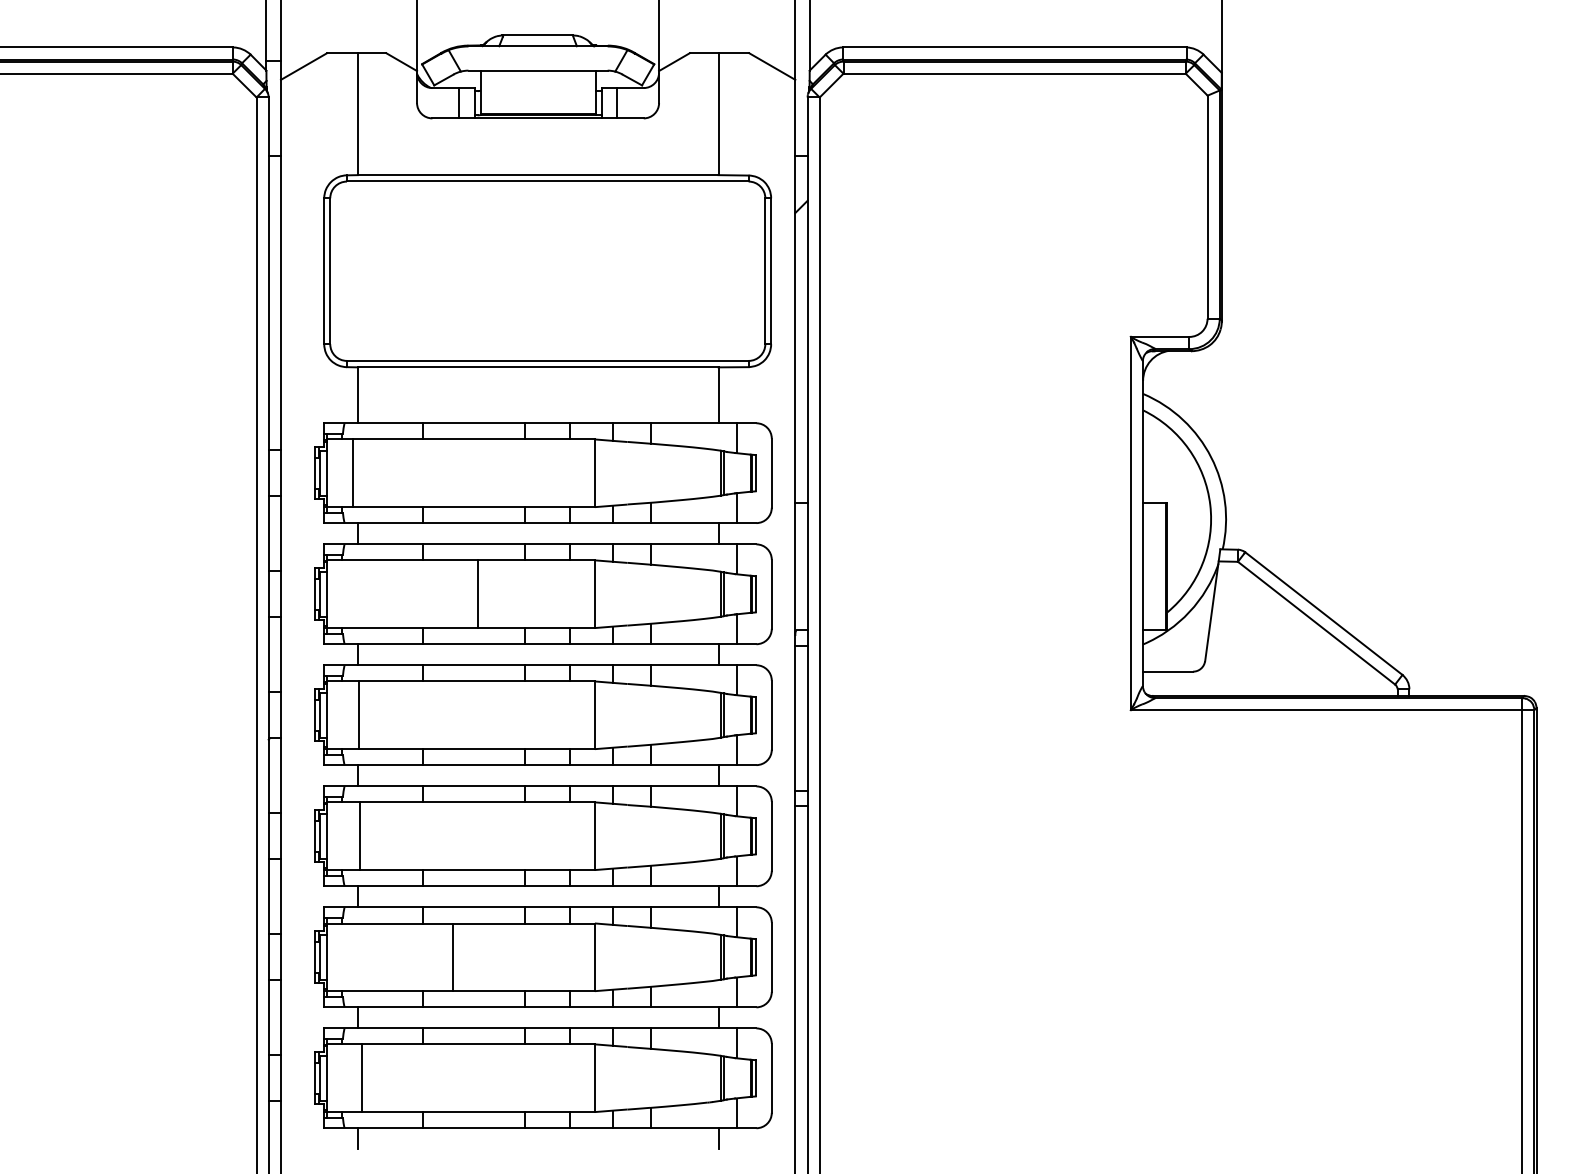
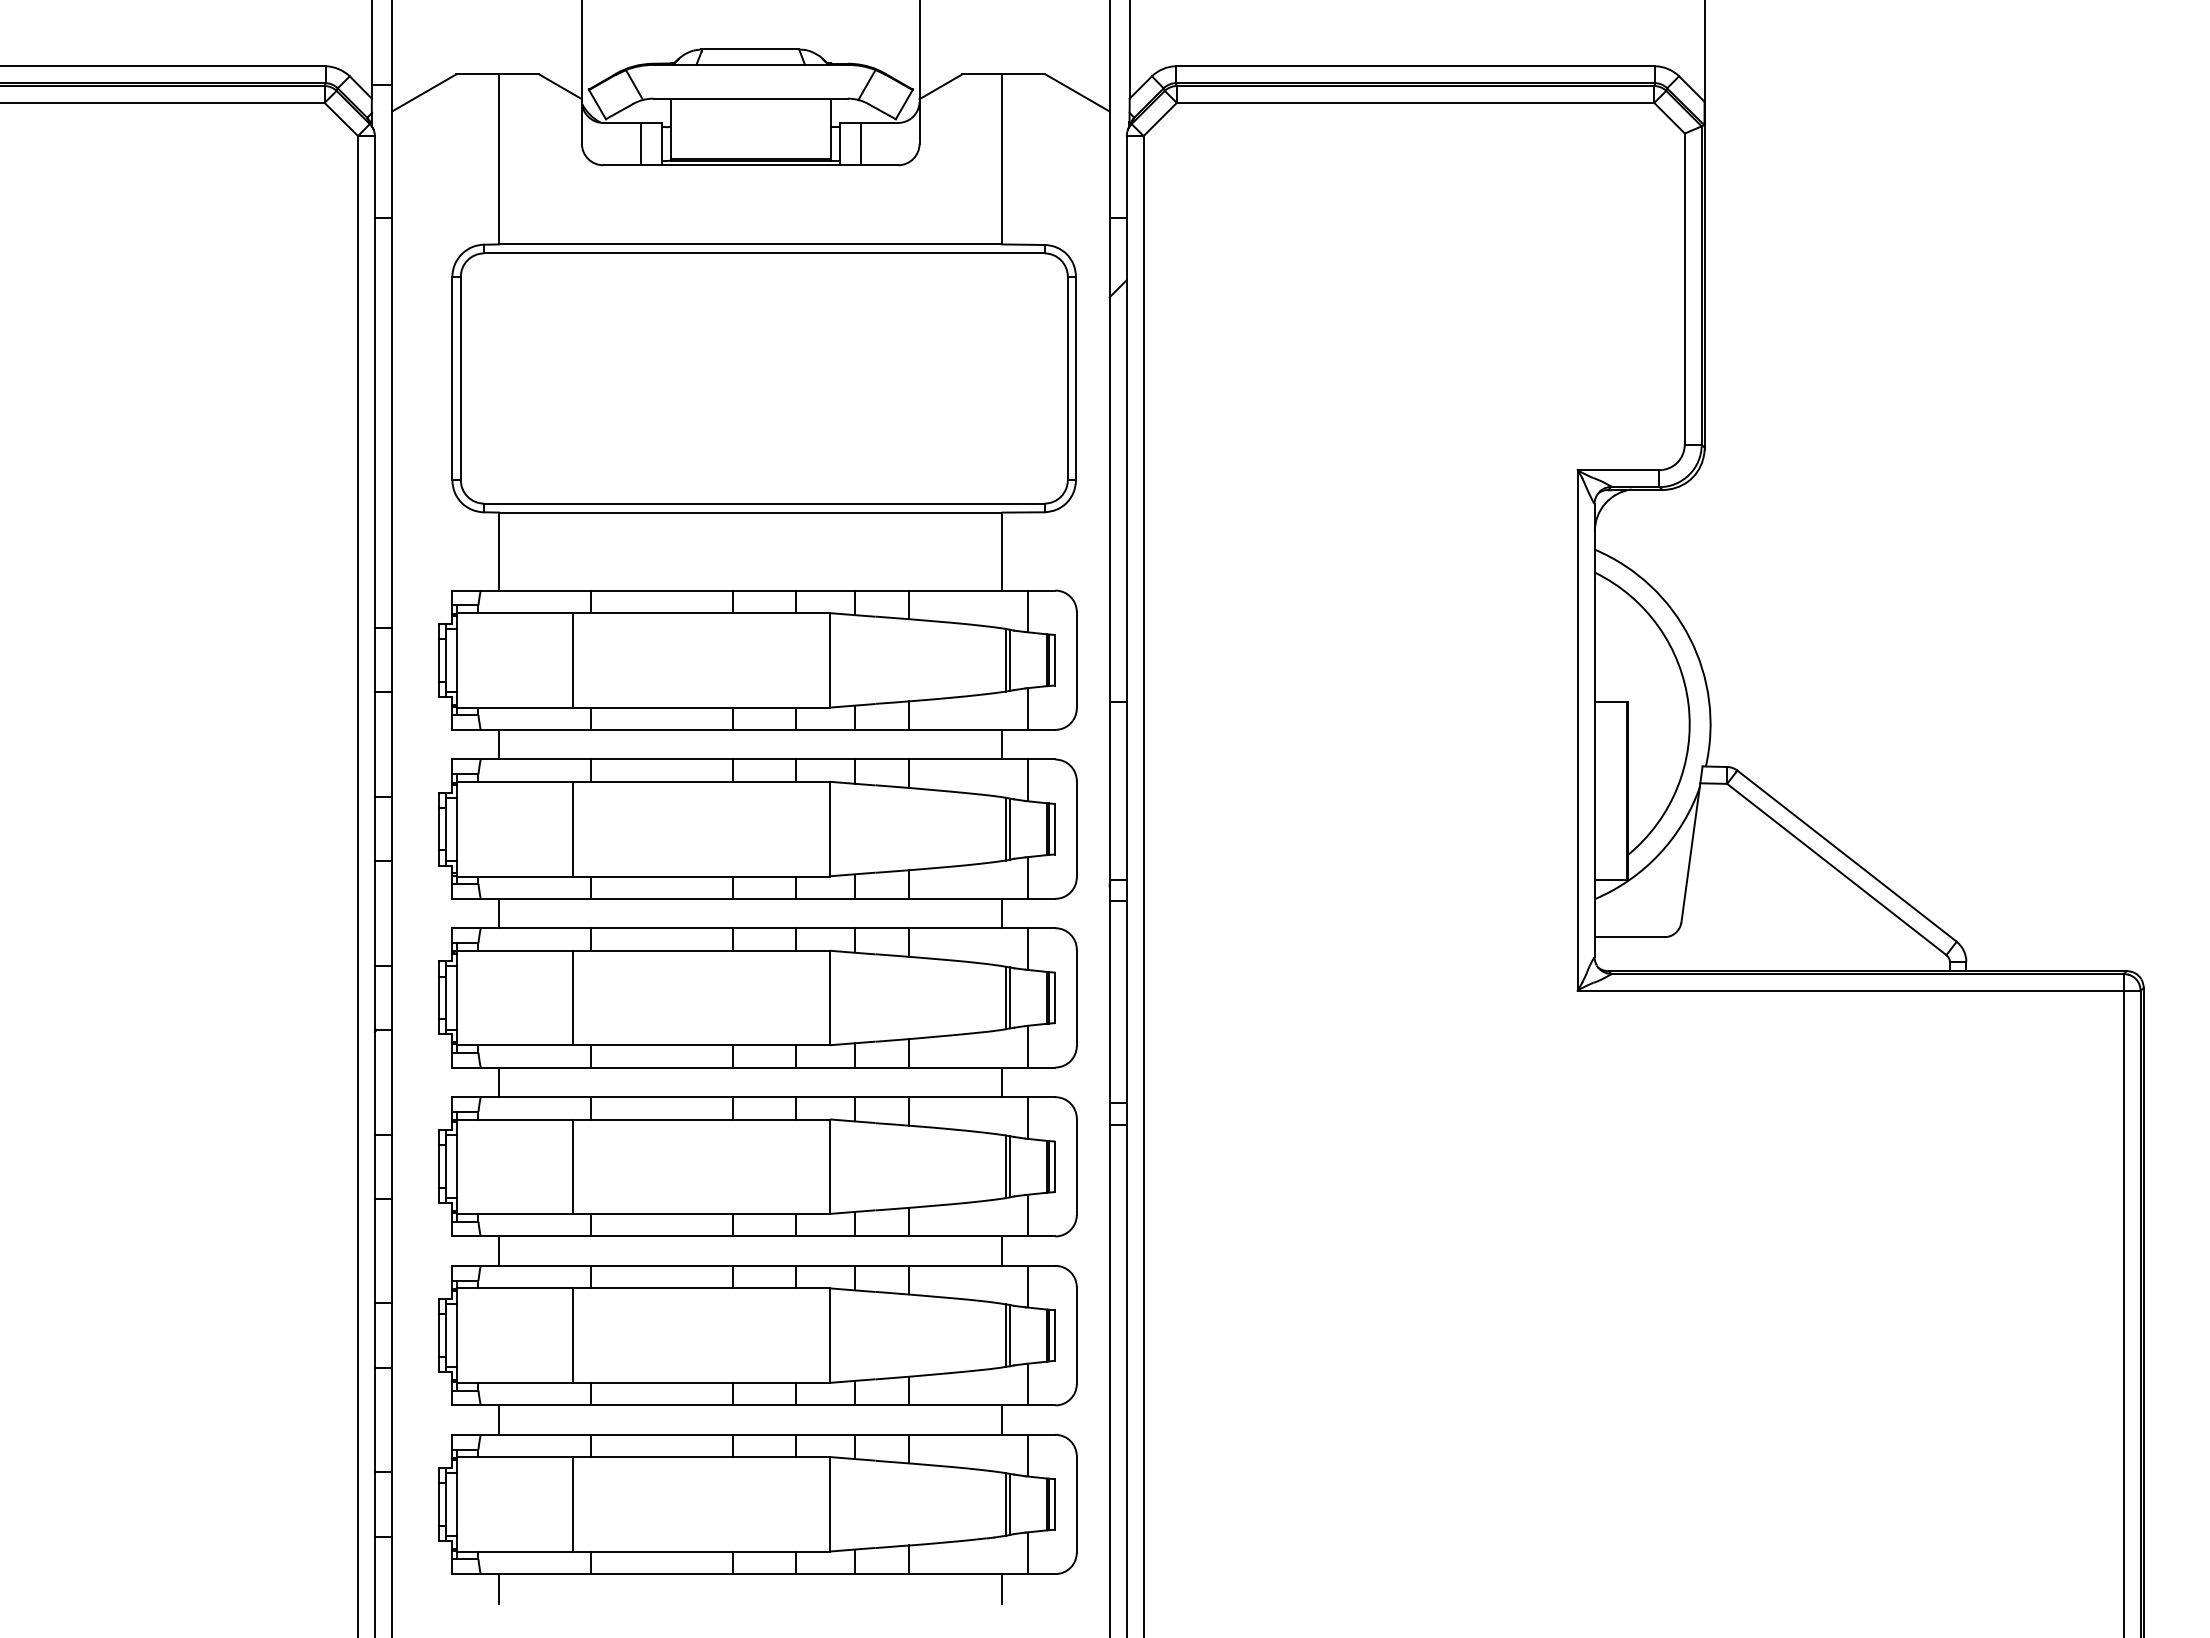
line: (352, 472) -> (573, 659), moved
line: (477, 593) -> (573, 828), moved
line: (358, 714) -> (573, 997), moved
line: (360, 836) -> (573, 1166), moved
line: (453, 957) -> (573, 1335), moved
line: (362, 1078) -> (573, 1504), moved

